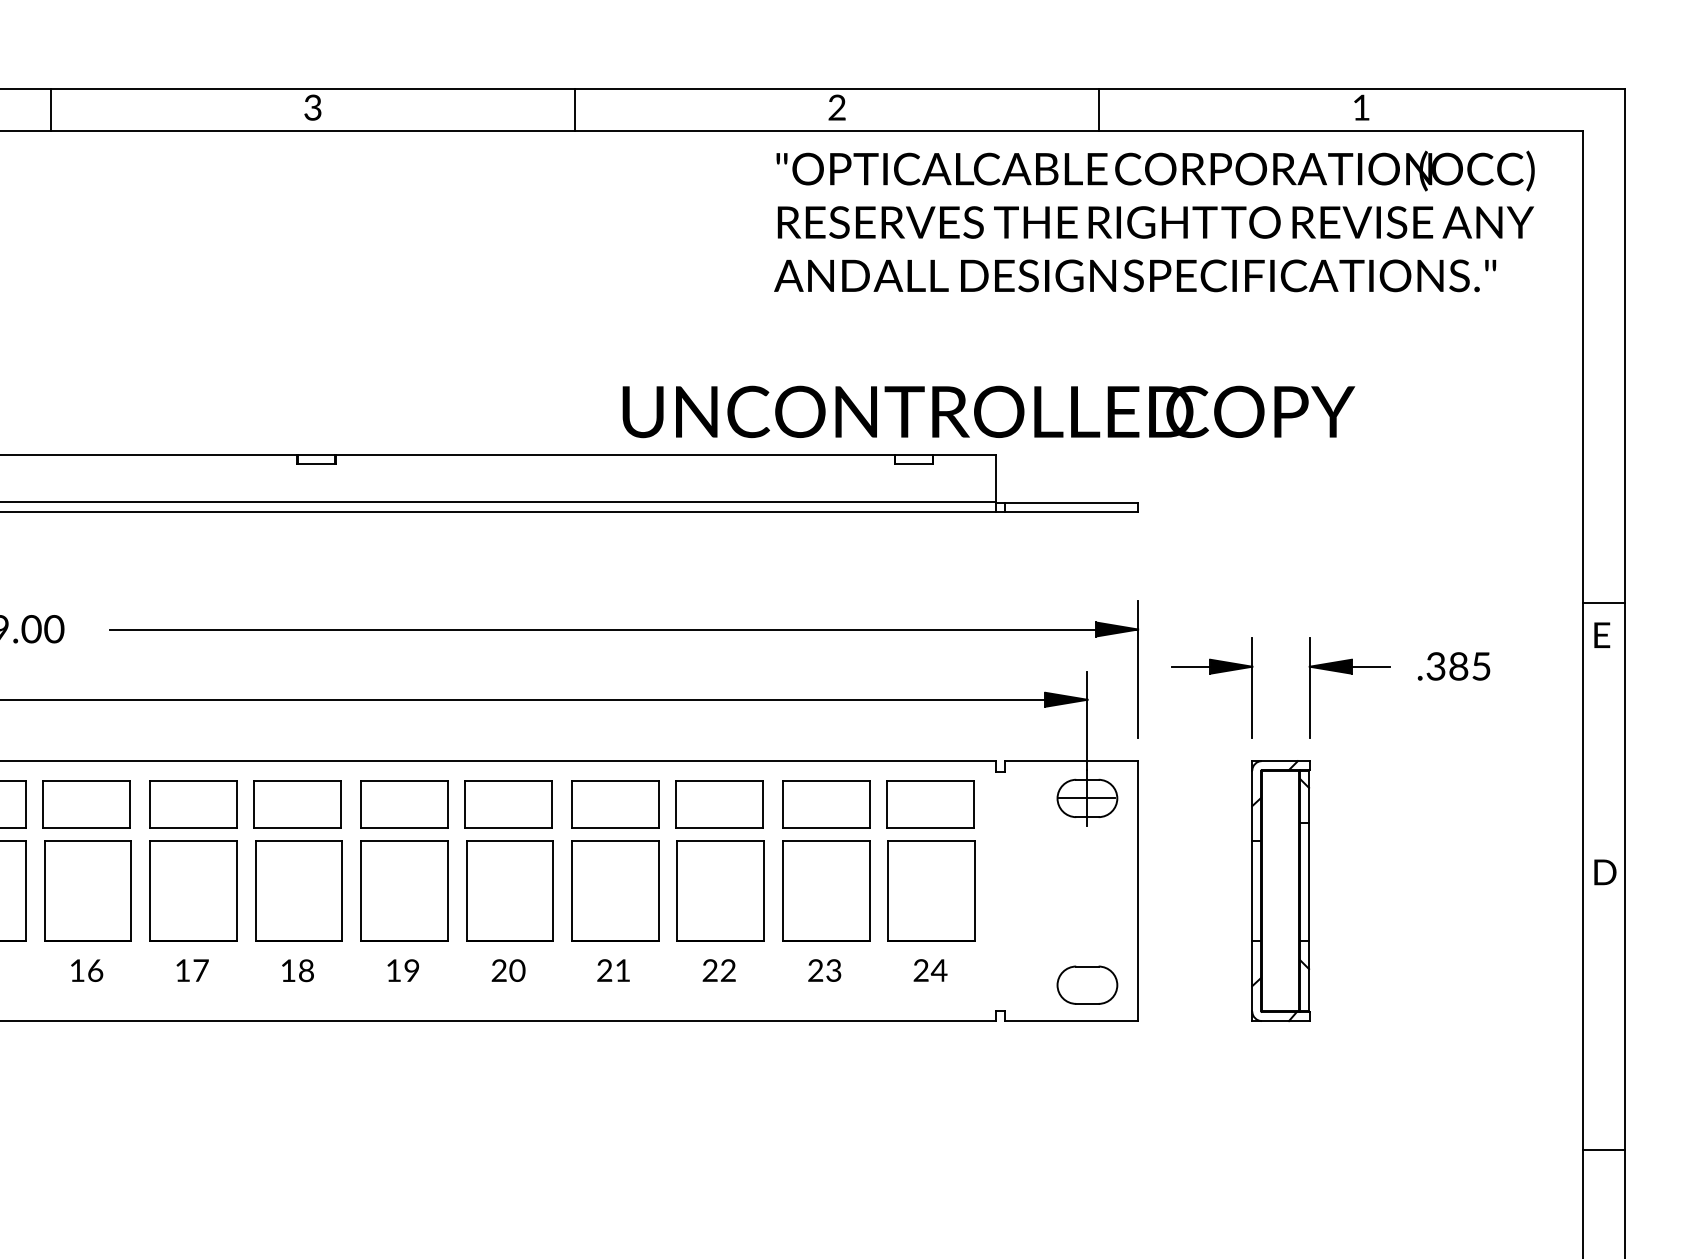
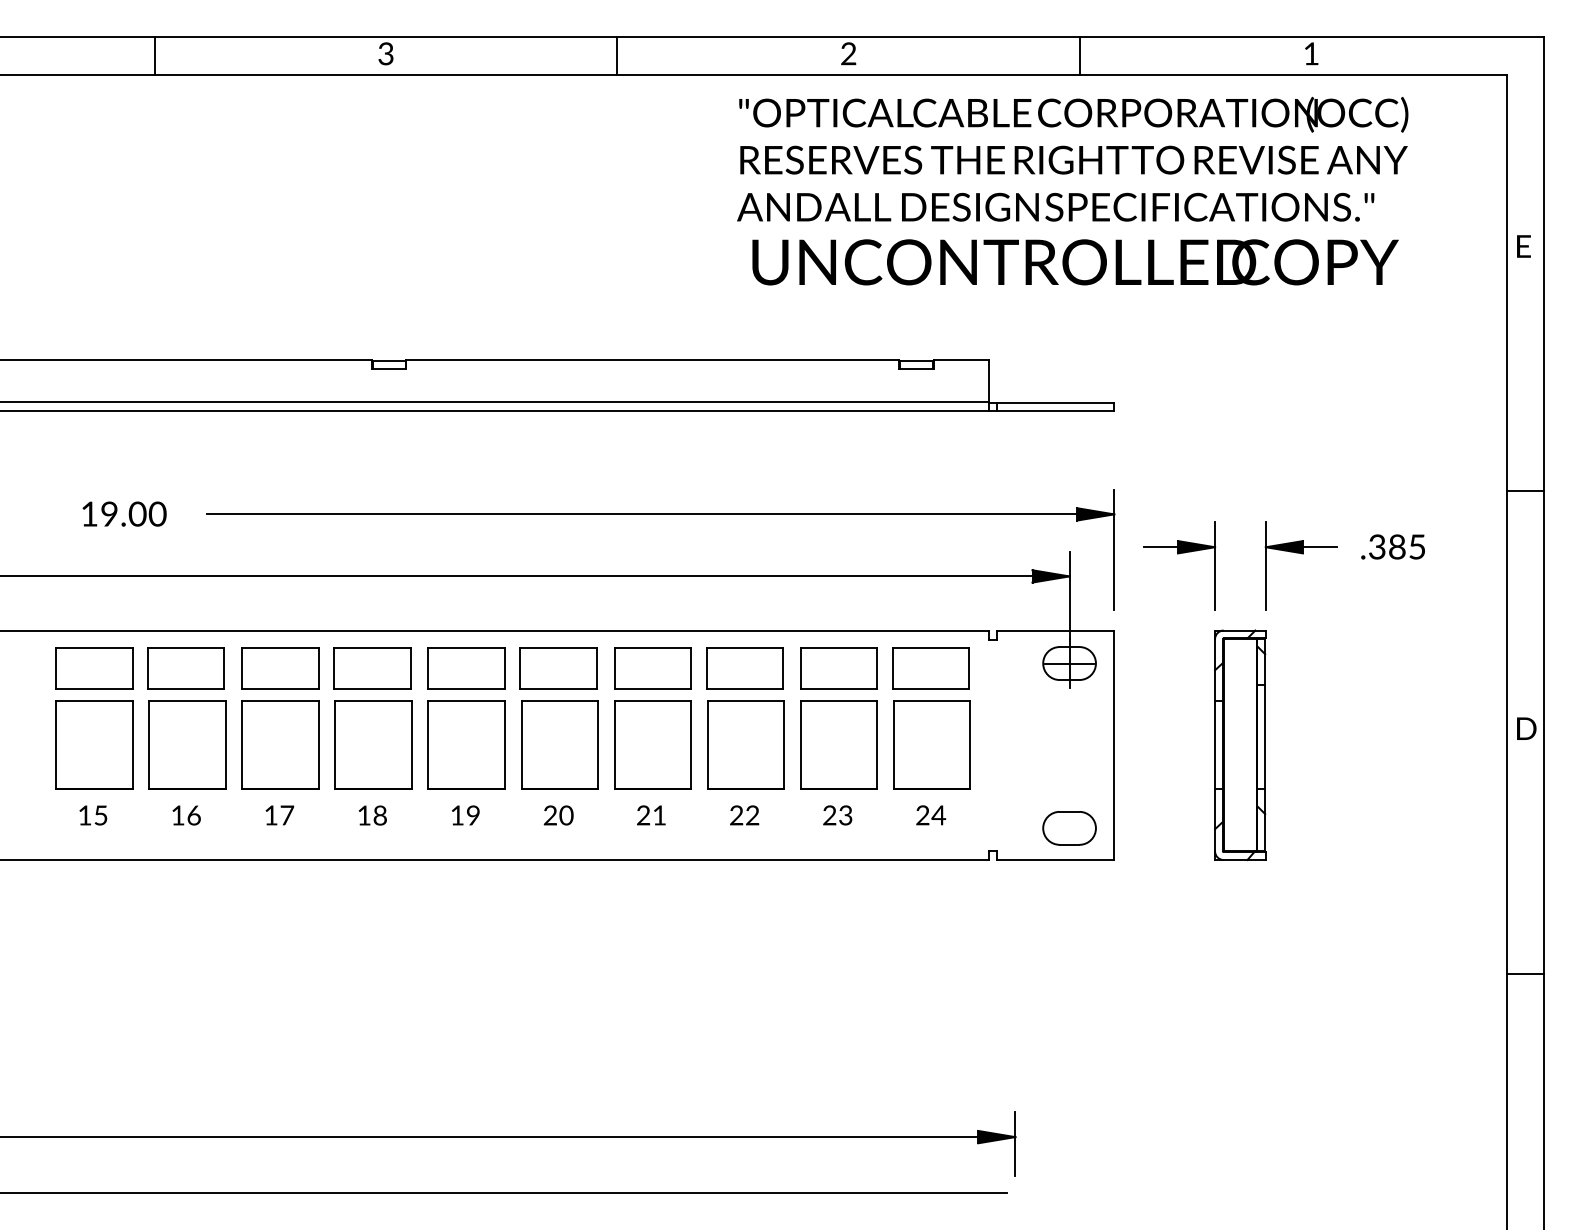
text: (1154, 220) -> (1072, 158), moved
text: (988, 412) -> (1075, 262), moved
text: (1601, 635) -> (1523, 246), moved

